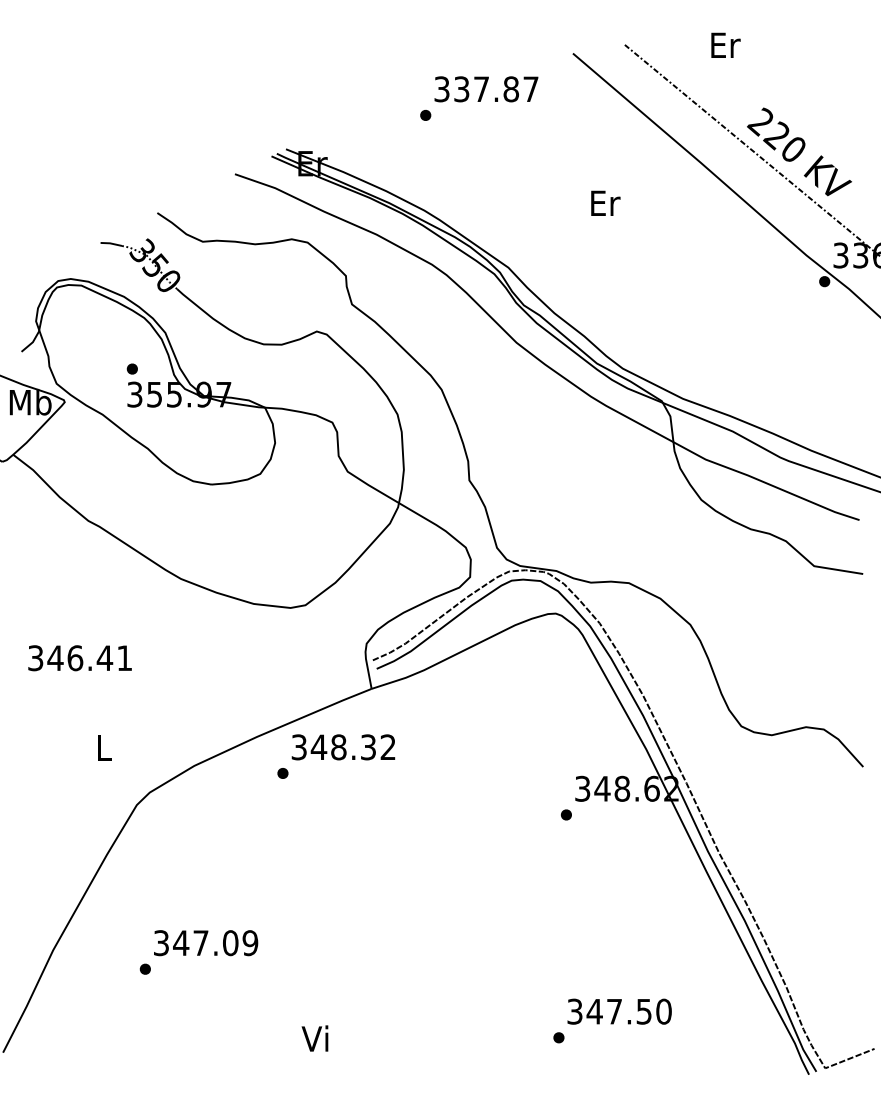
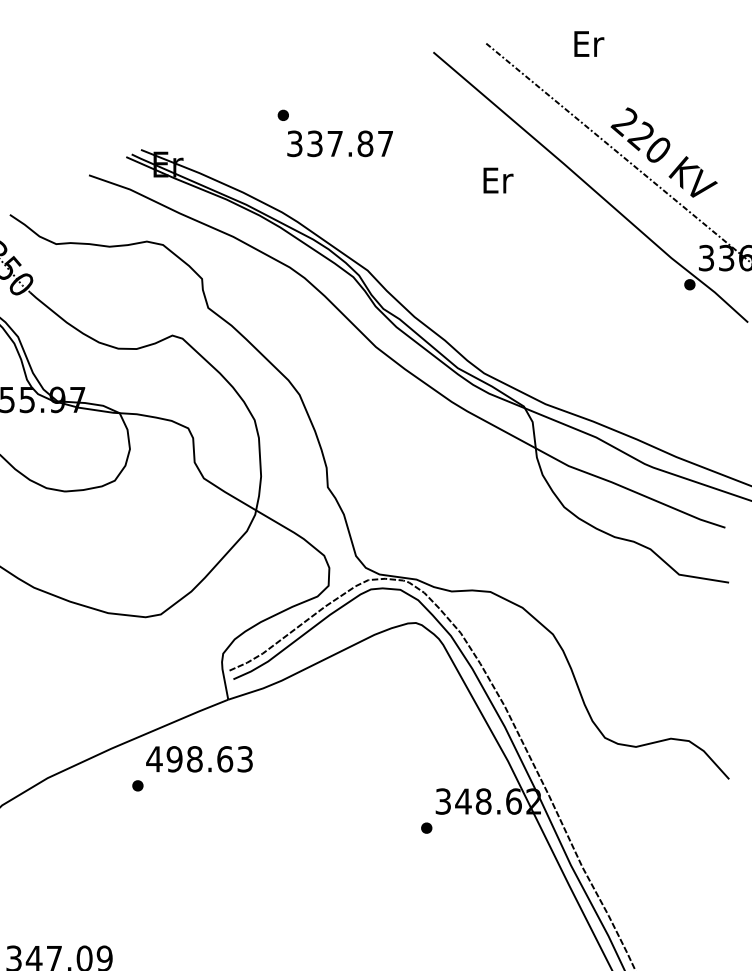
text: (486, 89) -> (340, 144), moved
text: (605, 202) -> (498, 179), moved
text: (343, 747) -> (199, 759), 348.32 -> 498.63

